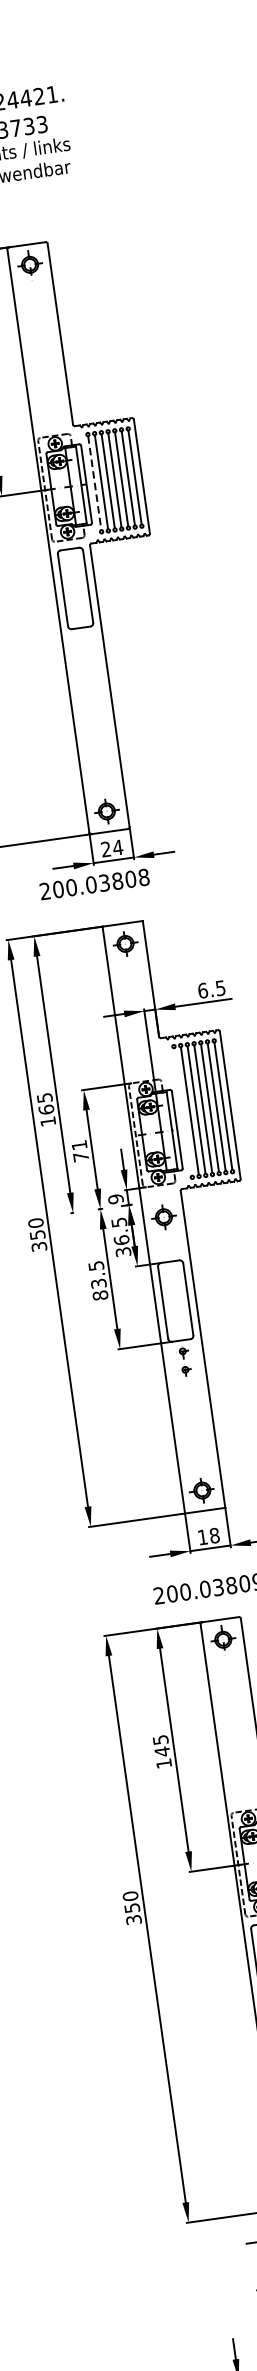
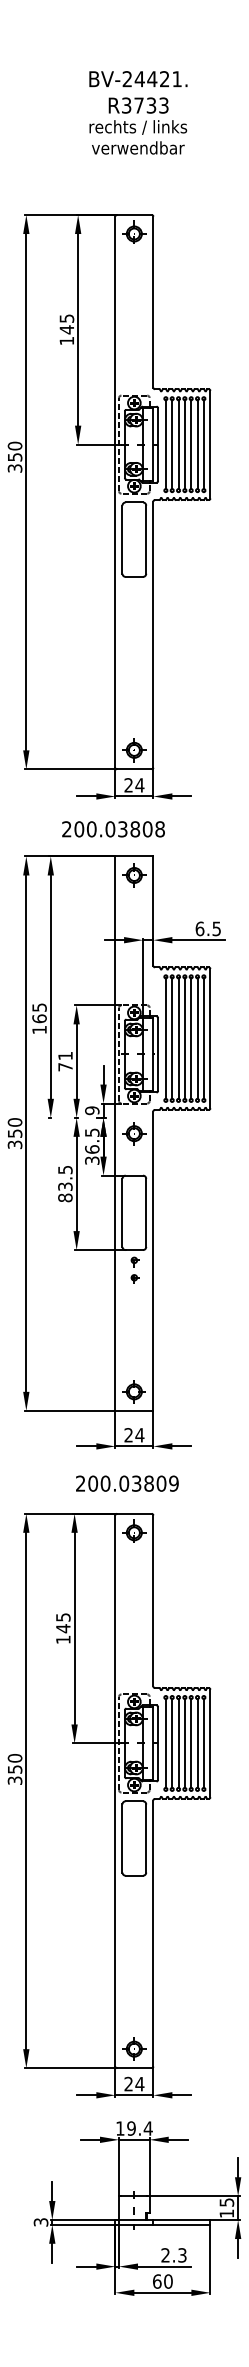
line: (94, 484) -> (165, 445), dashed -> solid
text: (94, 884) -> (113, 829), moved
line: (182, 1111) -> (165, 1038), added
text: (208, 1536) -> (134, 1435), 18 -> 24

